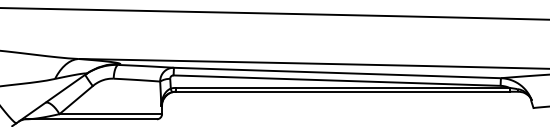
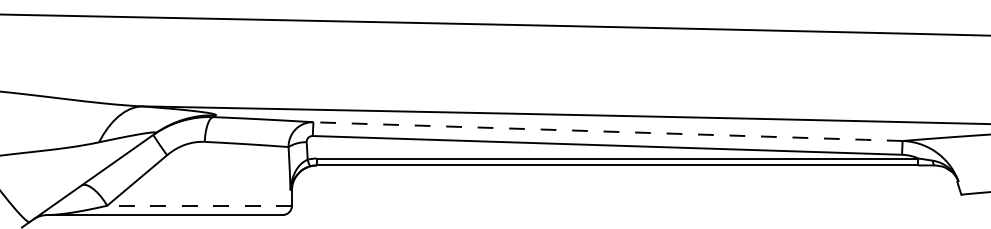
line: (338, 73) -> (609, 132), solid -> dashed
line: (110, 114) -> (199, 206), solid -> dashed

